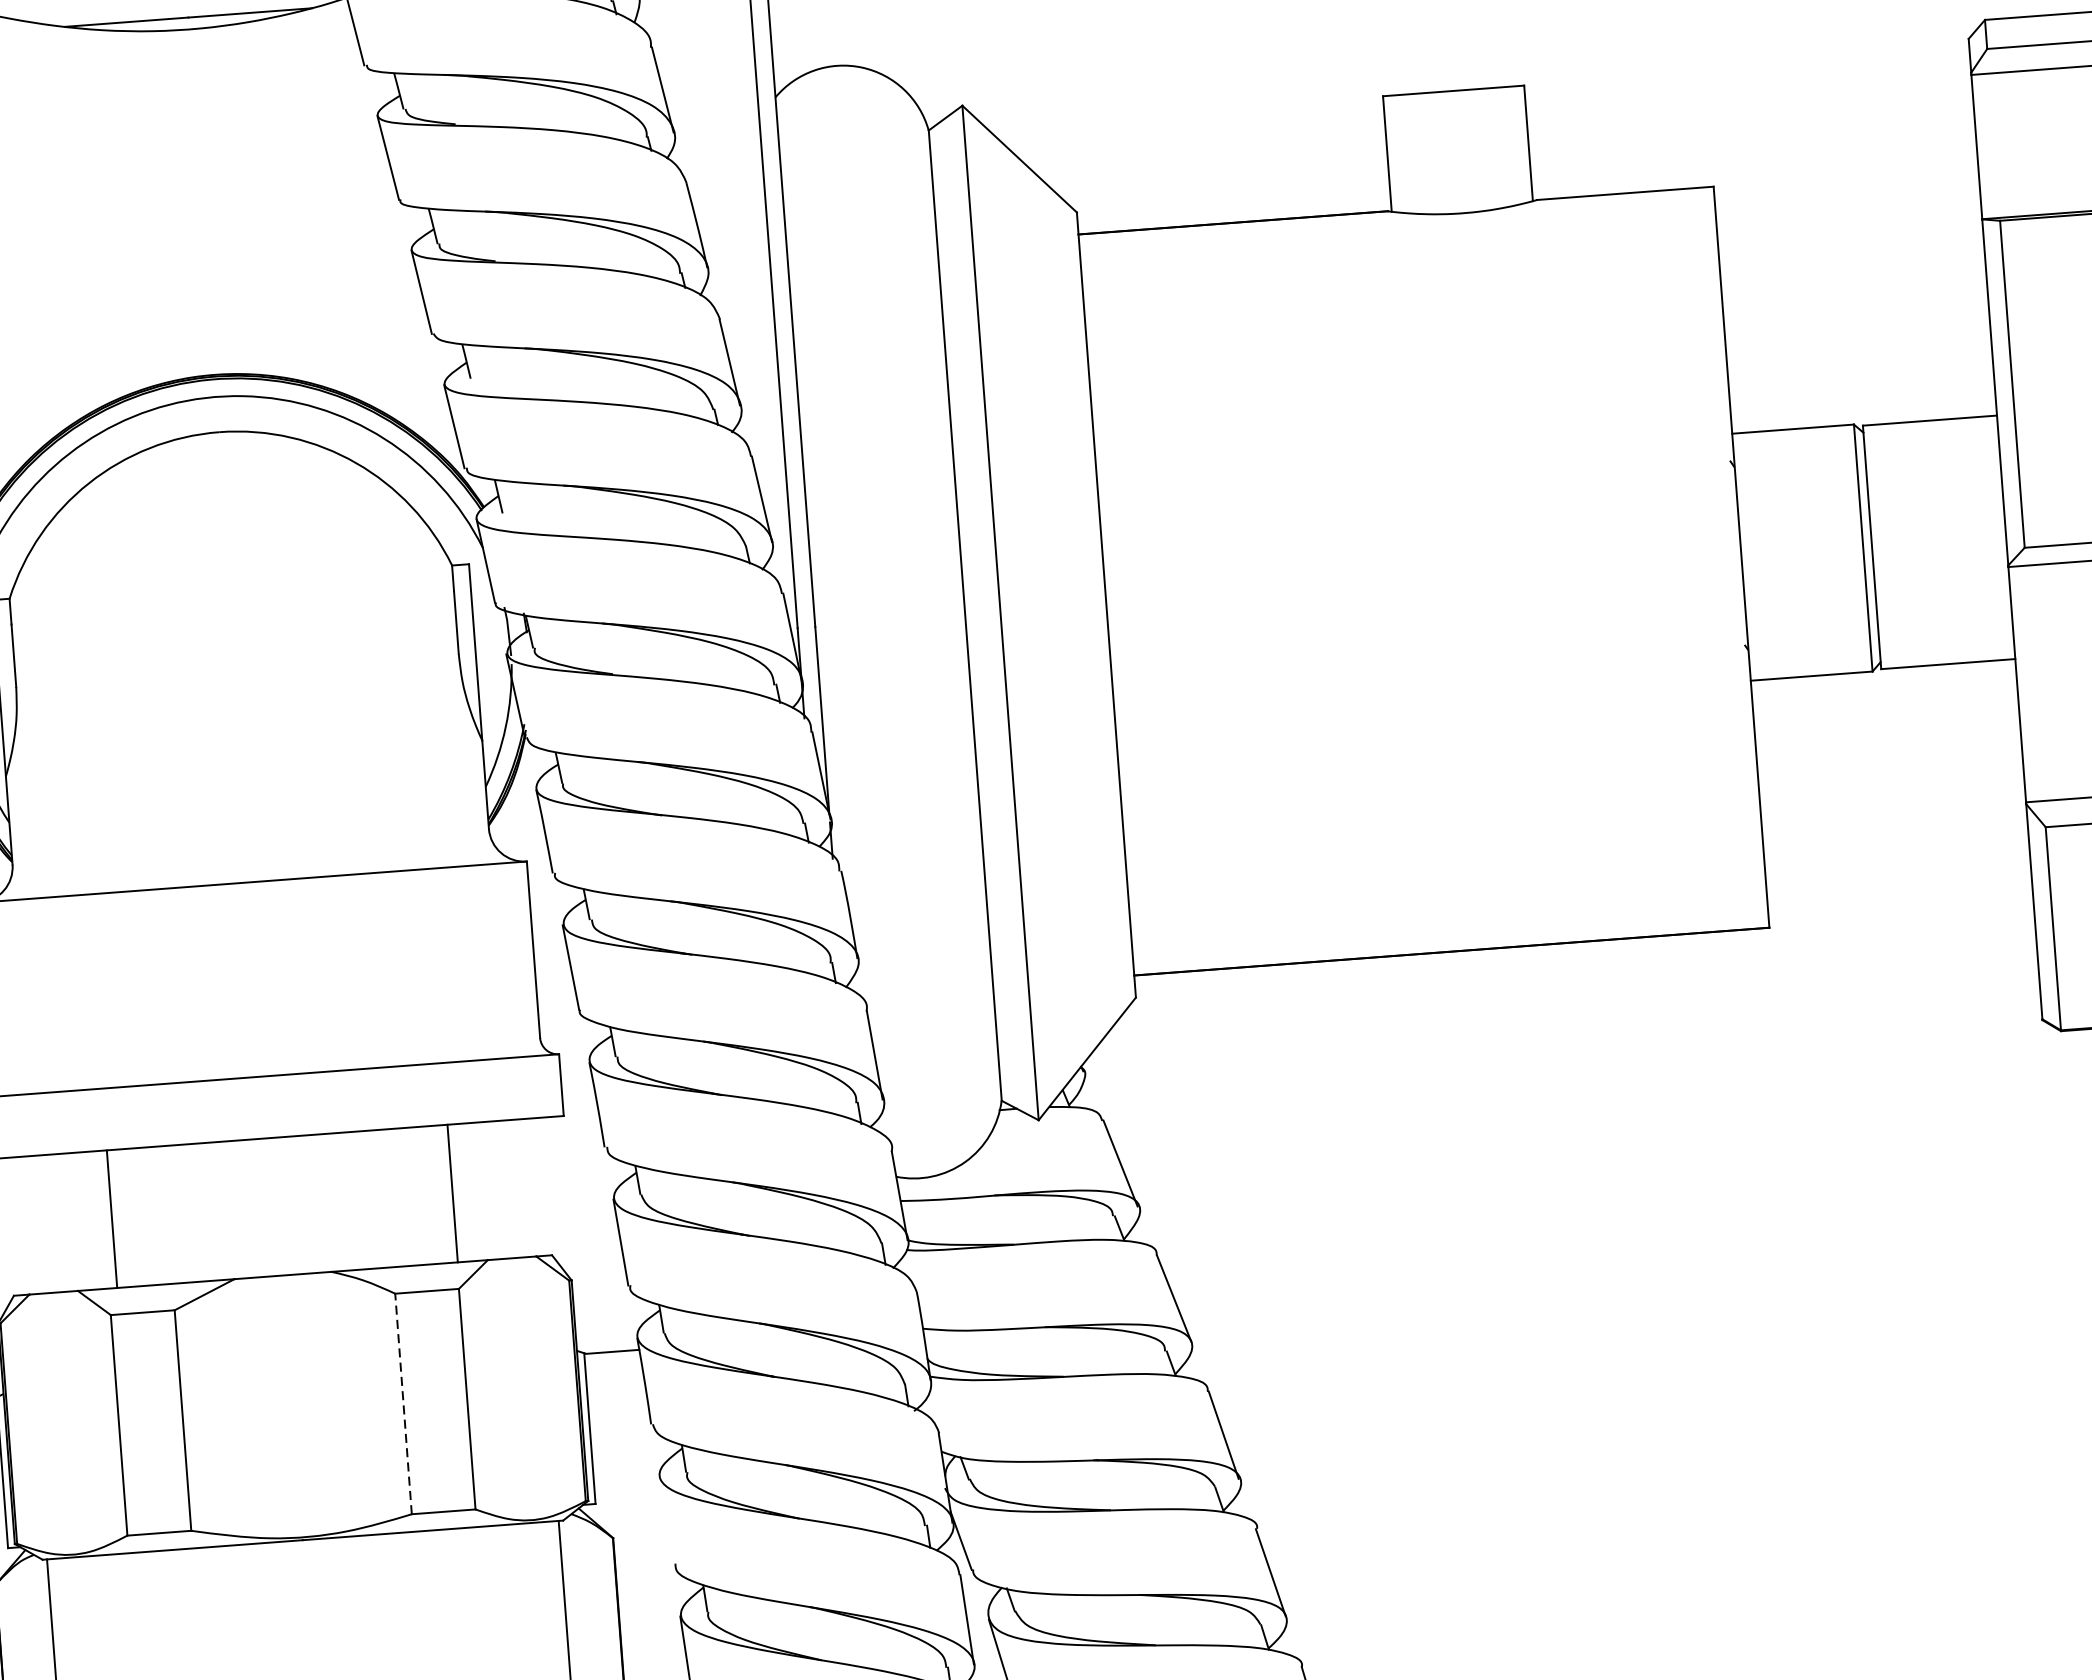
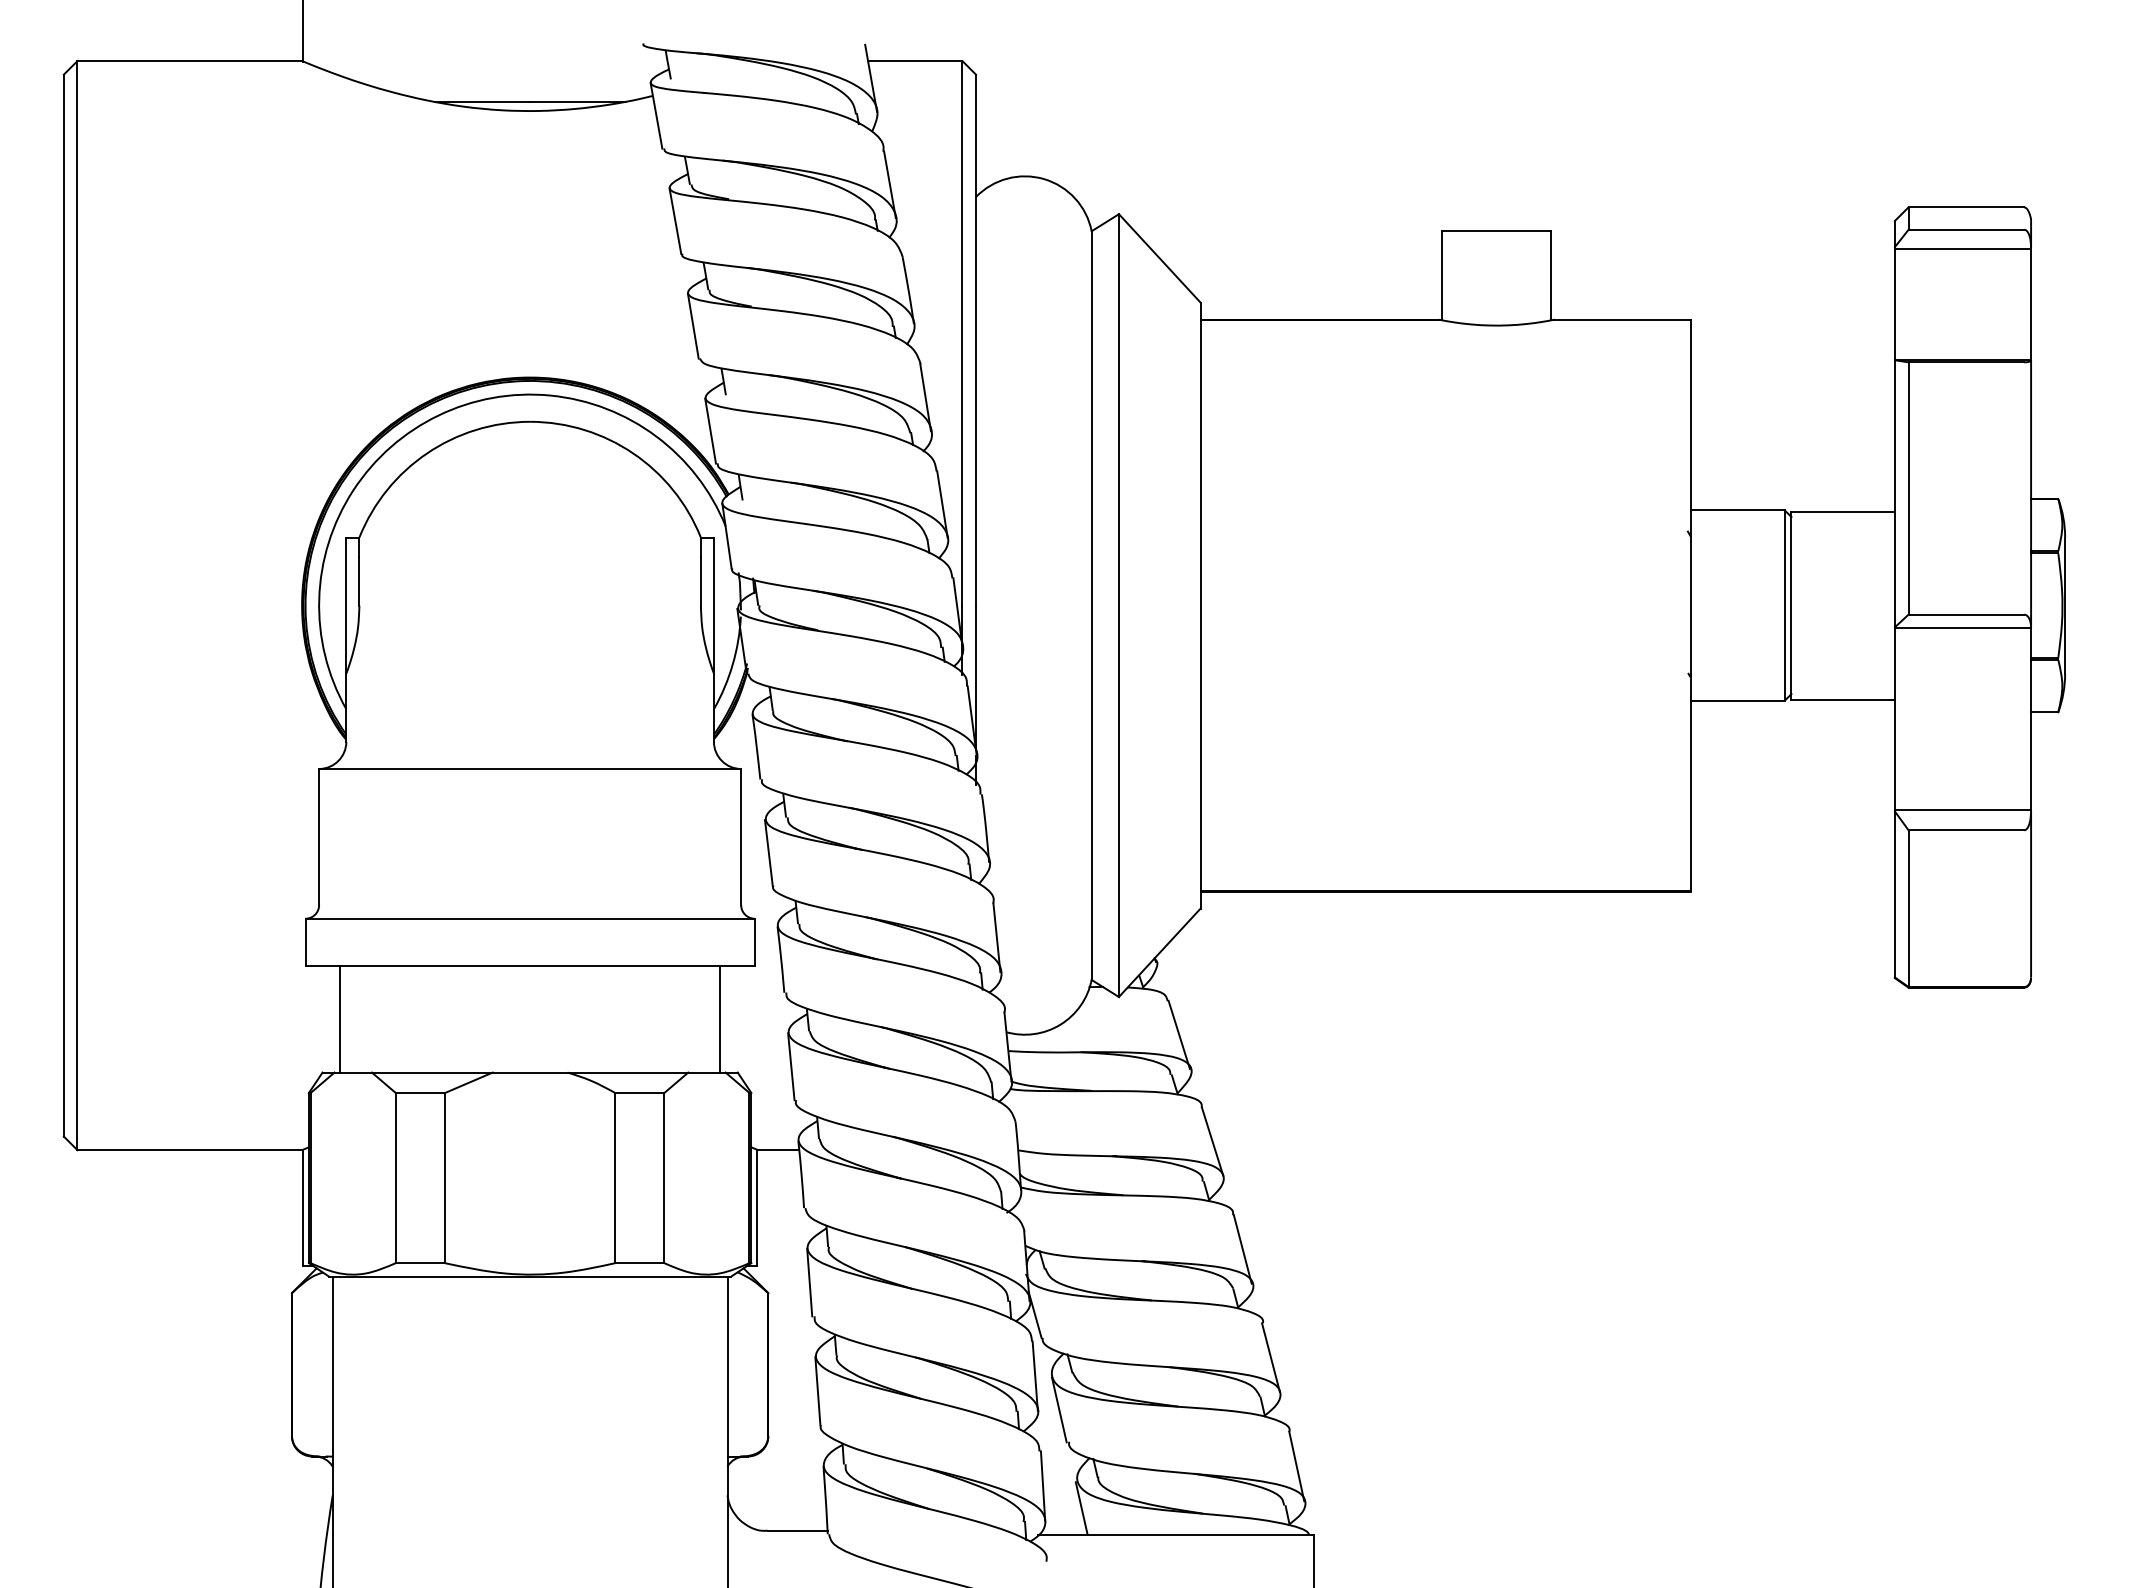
line: (453, 1193) -> (720, 1019), moved
line: (112, 1219) -> (340, 1019), moved
line: (403, 1403) -> (615, 1177), dashed -> solid
line: (665, 1520) -> (809, 1282), added

